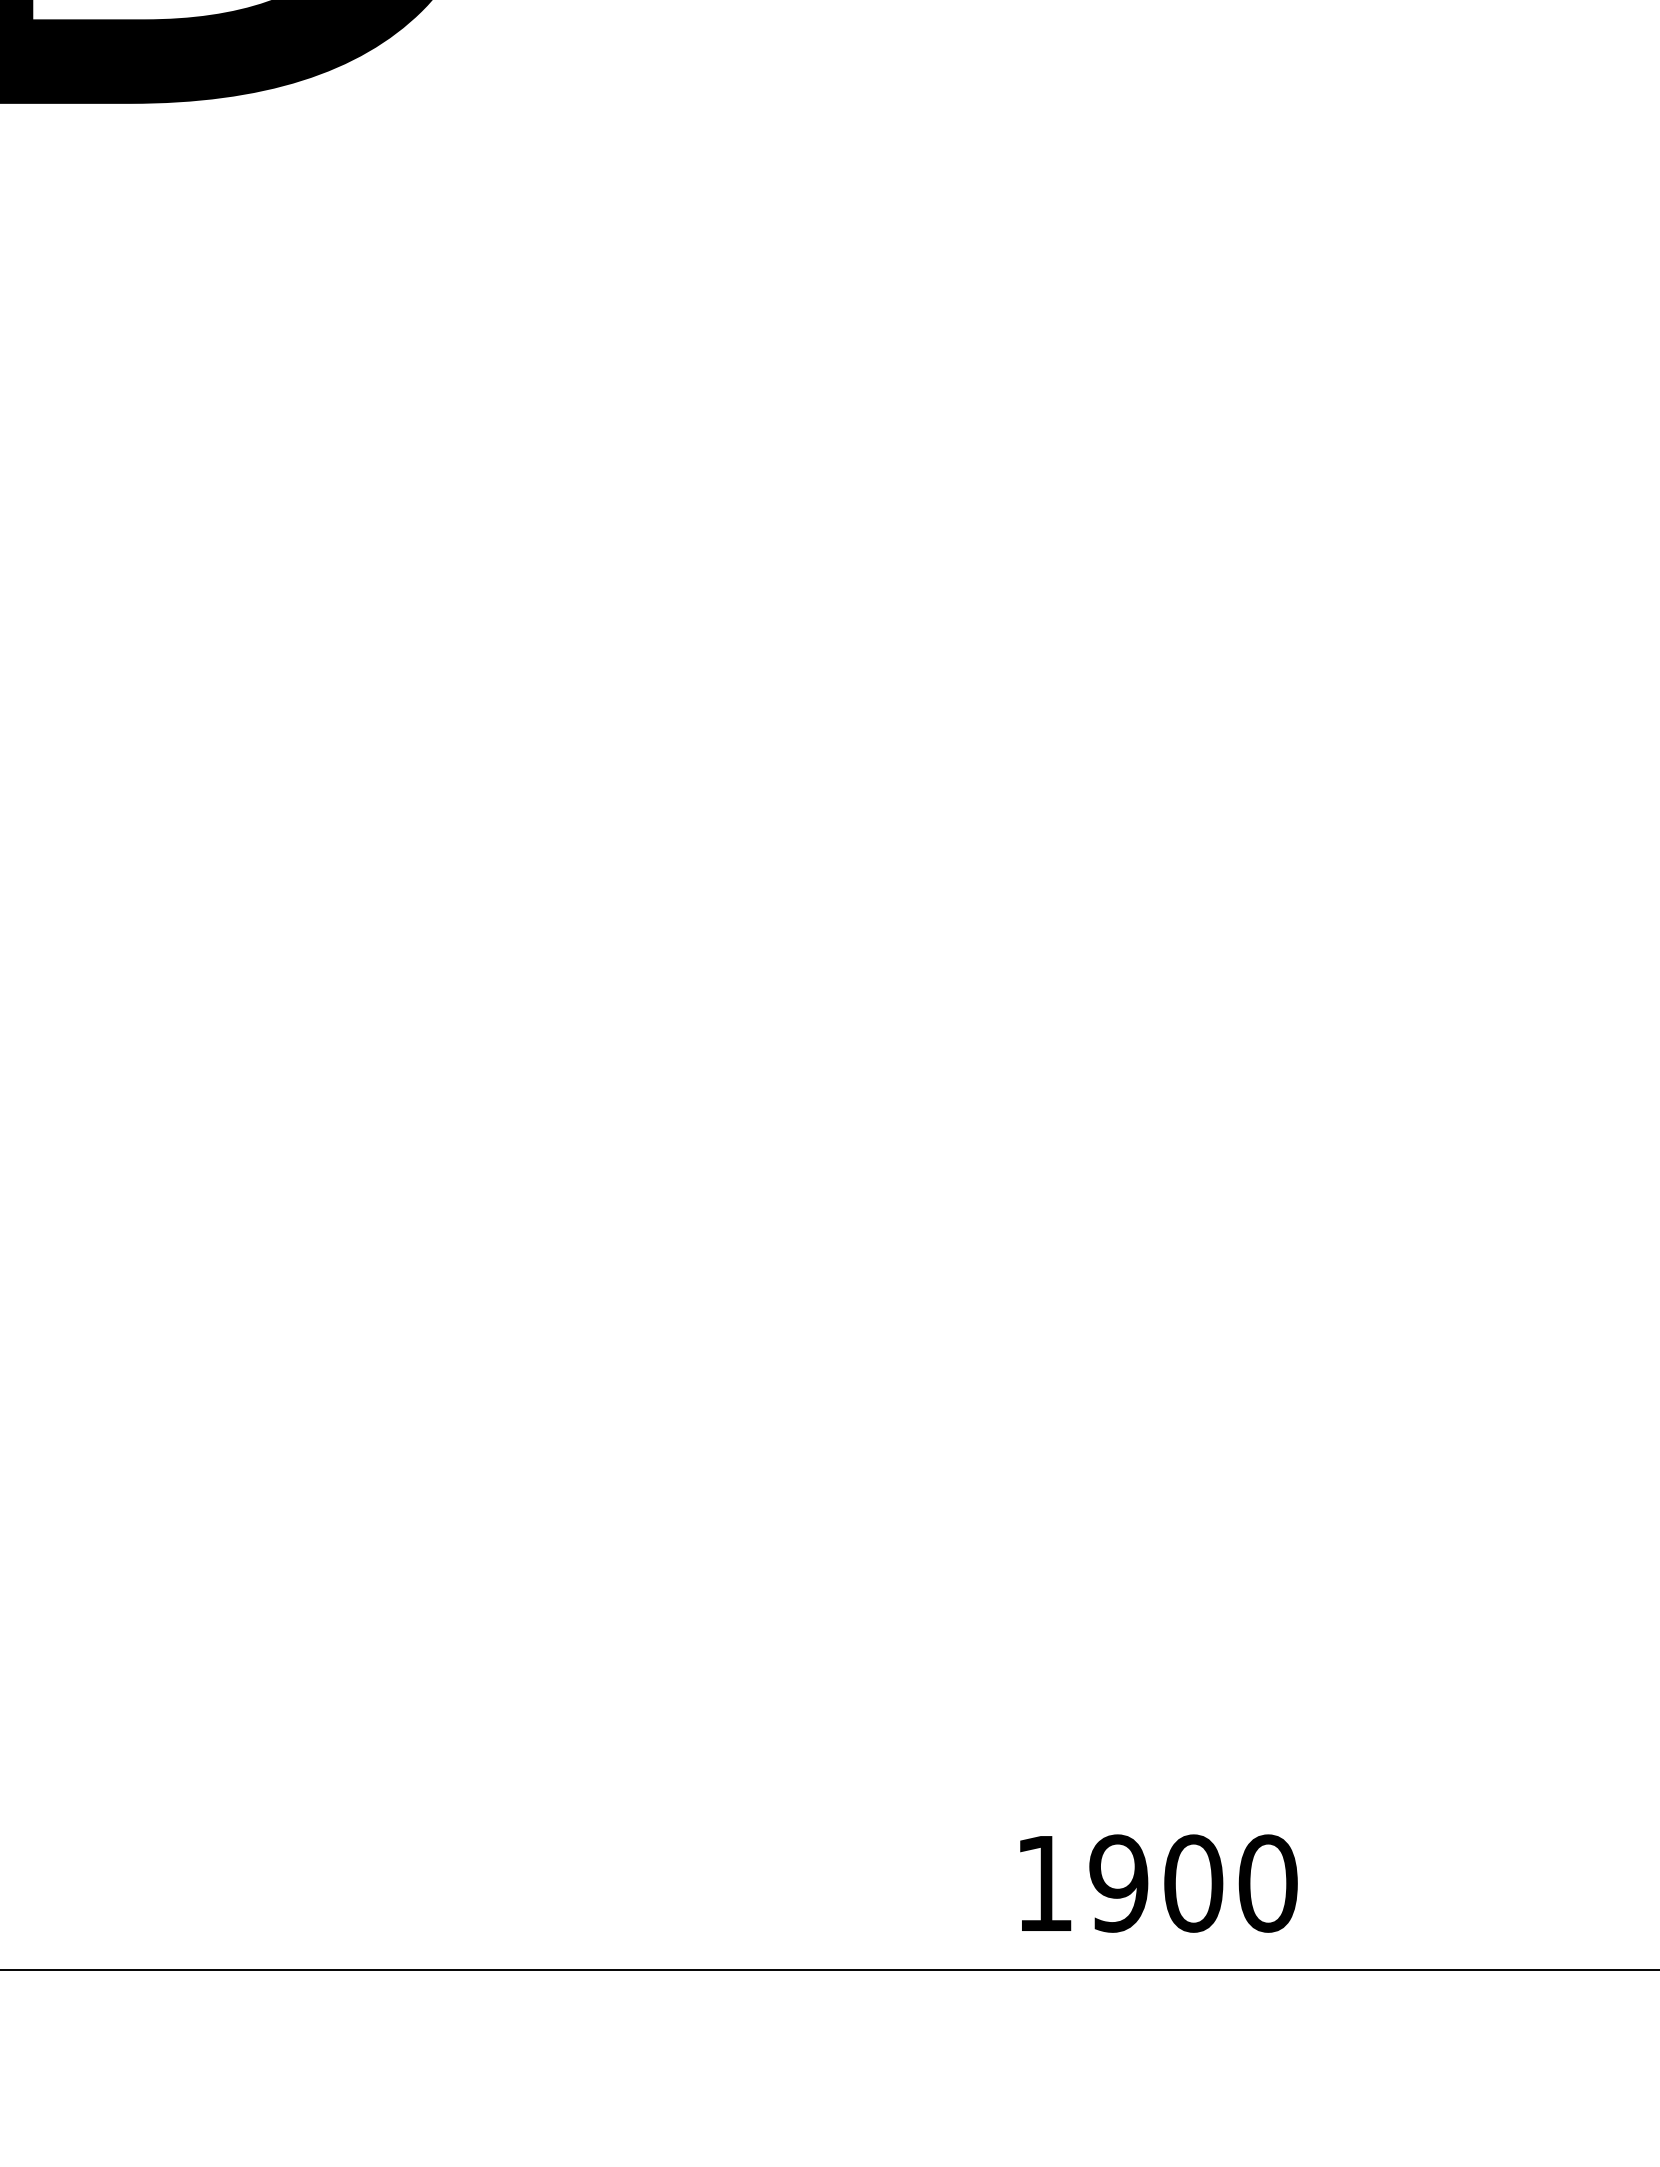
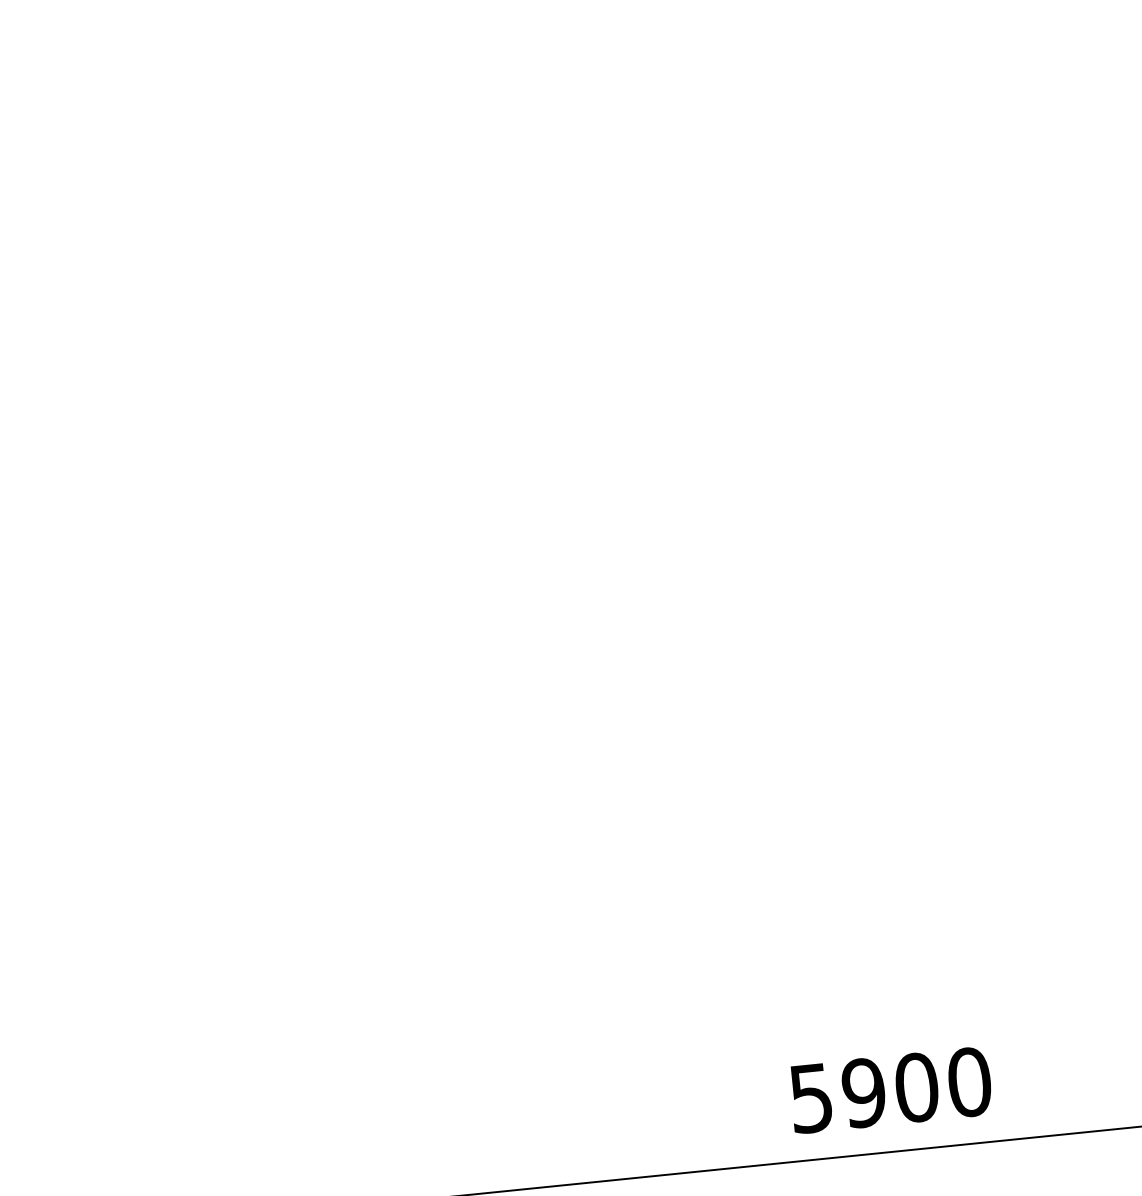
text: (1043, 1884) -> (810, 1099), 1900 -> 5900

